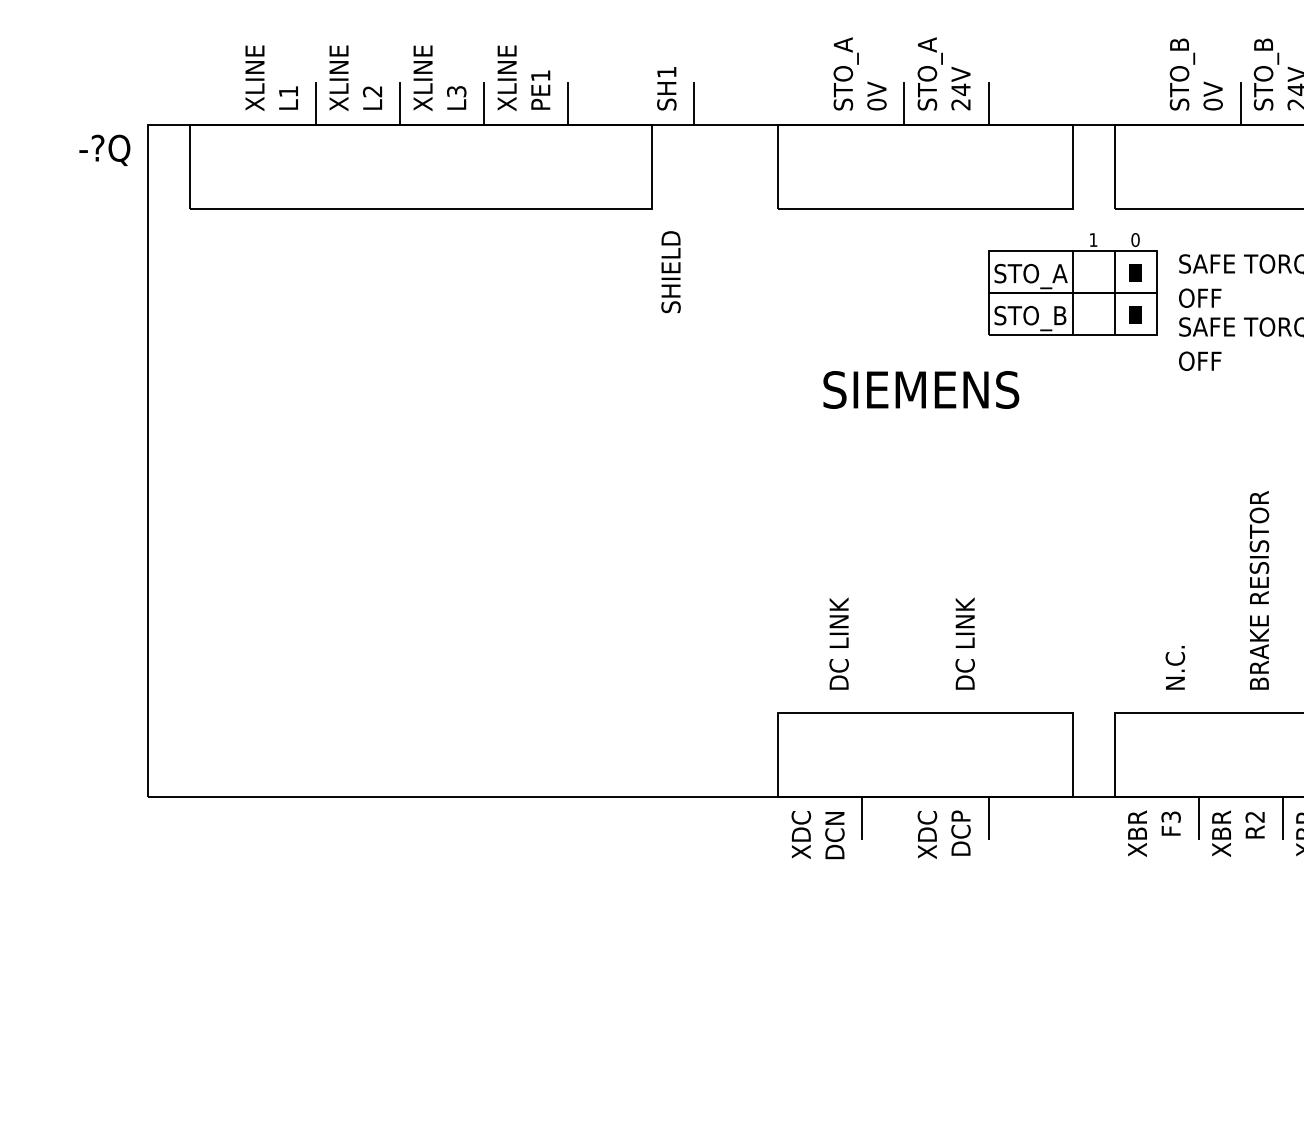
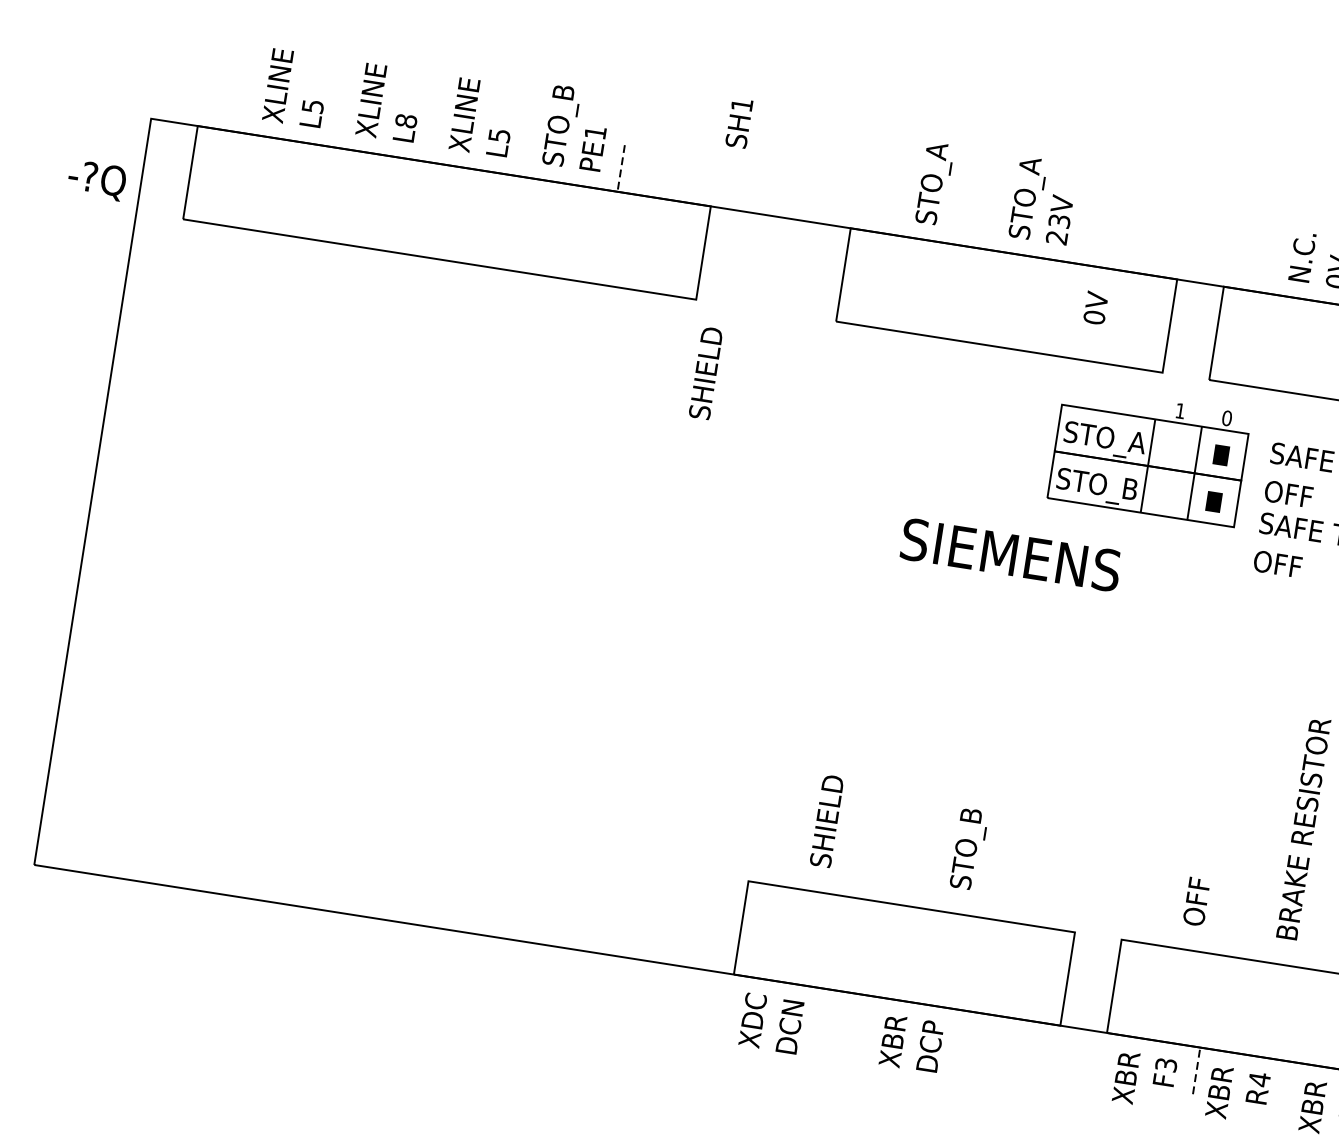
text: (509, 74) -> (561, 125), XLINE -> STO_B
text: (1182, 74) -> (1307, 242), STO_B -> N.C.
text: (666, 88) -> (738, 123), moved
text: (960, 89) -> (1059, 220), 24V -> 23V
text: (288, 91) -> (312, 106), L1 -> L5
text: (372, 91) -> (406, 120), L2 -> L8
text: (456, 91) -> (499, 135), L3 -> L5
text: (876, 95) -> (1095, 307), moved
line: (316, 103) -> (341, 124), removed
line: (400, 103) -> (435, 139), removed
line: (484, 103) -> (528, 153), removed
line: (694, 103) -> (761, 190), removed
line: (904, 103) -> (994, 226), removed
line: (988, 103) -> (1087, 241), removed
line: (568, 104) -> (621, 169), solid -> dashed
text: (104, 149) -> (96, 179), moved
text: (921, 389) -> (1011, 554), moved
text: (838, 643) -> (827, 814), DC LINK -> SHIELD
text: (967, 643) -> (970, 836), DC LINK -> STO_B
text: (1175, 668) -> (1196, 900), N.C. -> OFF
line: (1198, 817) -> (1196, 1070), solid -> dashed
text: (1254, 817) -> (1258, 1079), R2 -> R4
line: (862, 818) -> (823, 1012), removed
line: (988, 818) -> (963, 1034), removed
line: (1282, 818) -> (1289, 1085), removed
text: (927, 834) -> (892, 1041), XDC -> XBR

